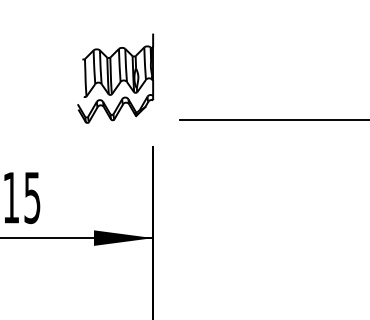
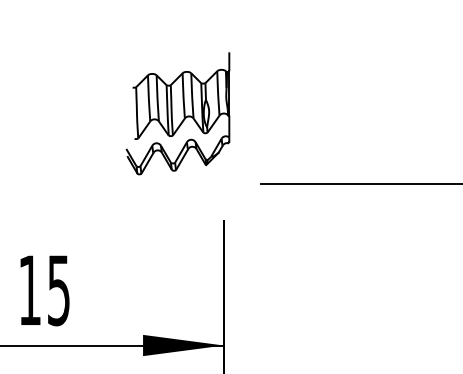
part: (115, 78) -> (177, 113), moved

